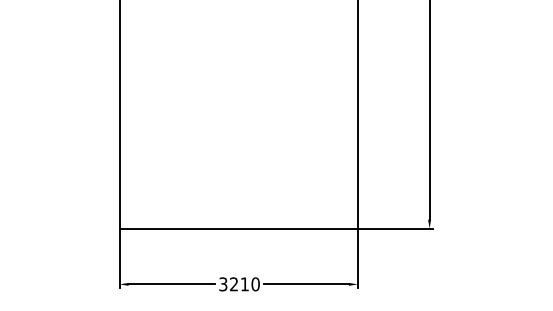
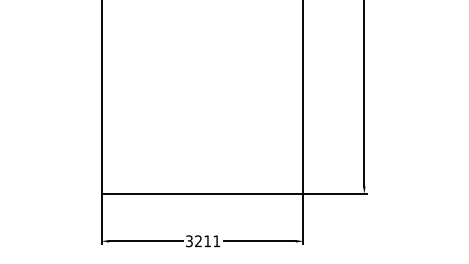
text: (255, 284) -> (216, 241), 3210 -> 3211

